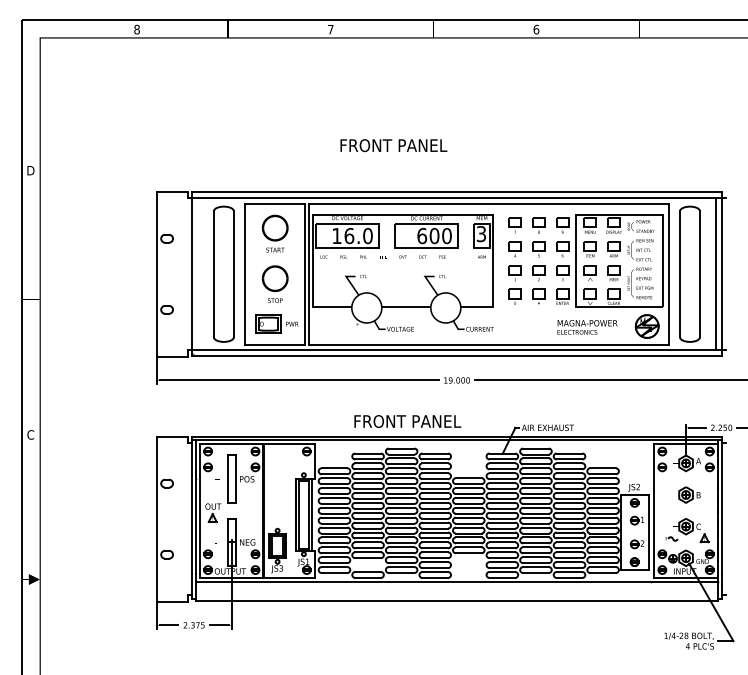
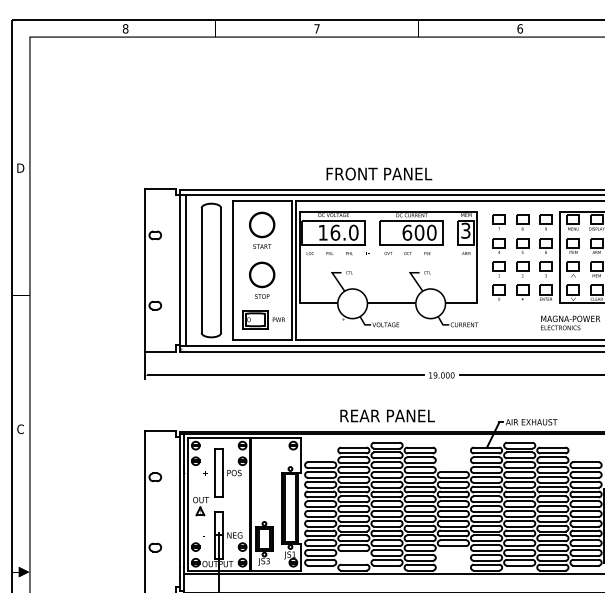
text: (393, 145) -> (378, 173), moved
line: (198, 274) -> (186, 270), added
text: (408, 421) -> (393, 415), FRONT PANEL -> REAR PANEL

